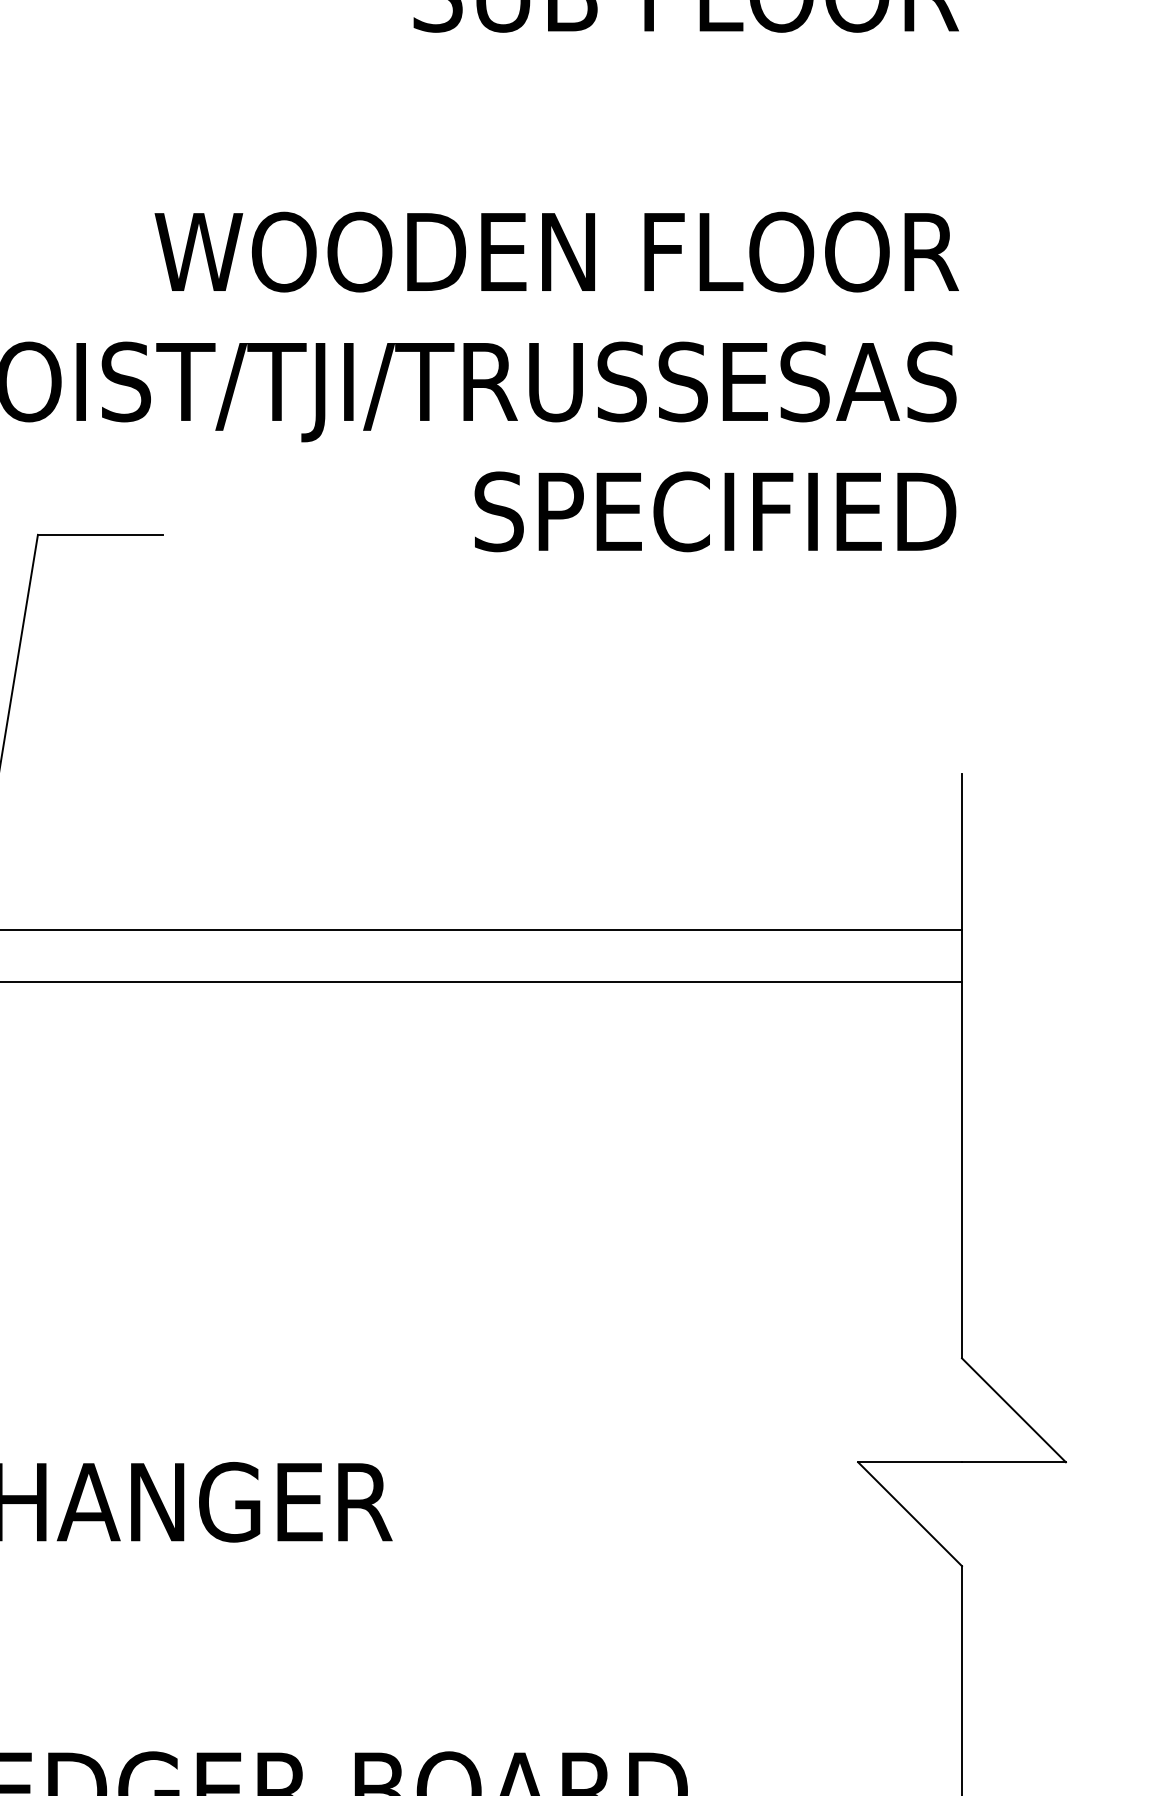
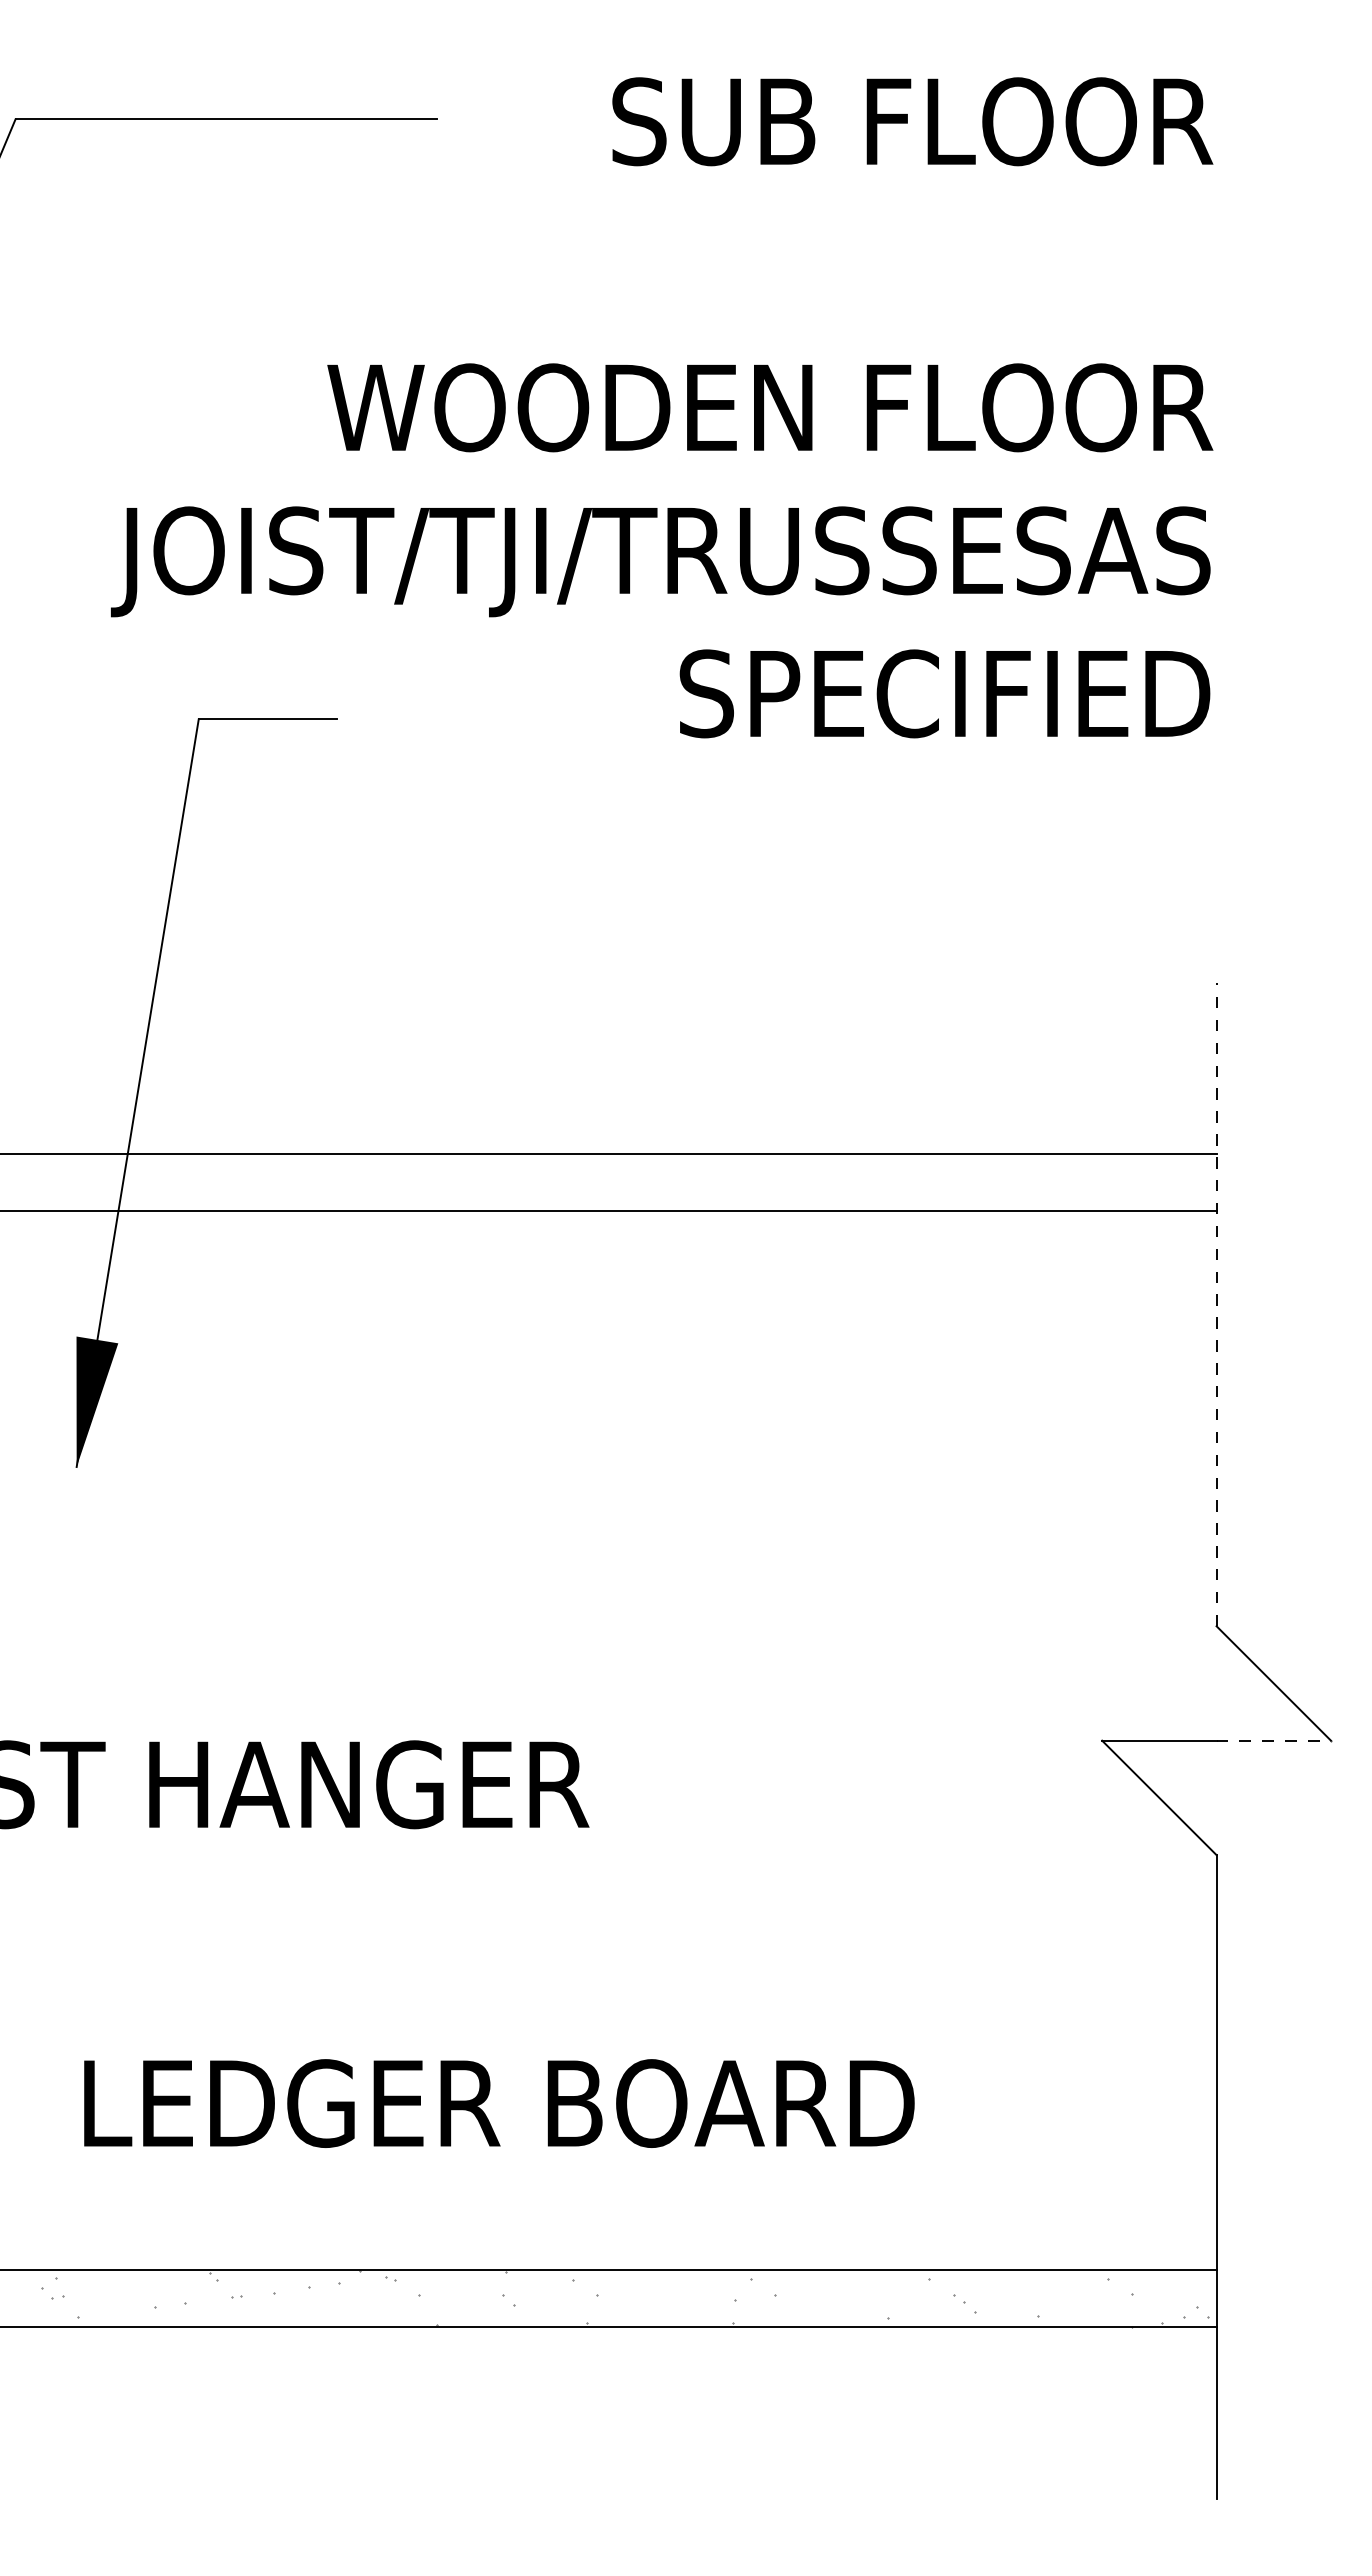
line: (961, 1066) -> (1216, 1304), solid -> dashed
line: (1014, 1462) -> (1274, 1740), solid -> dashed

